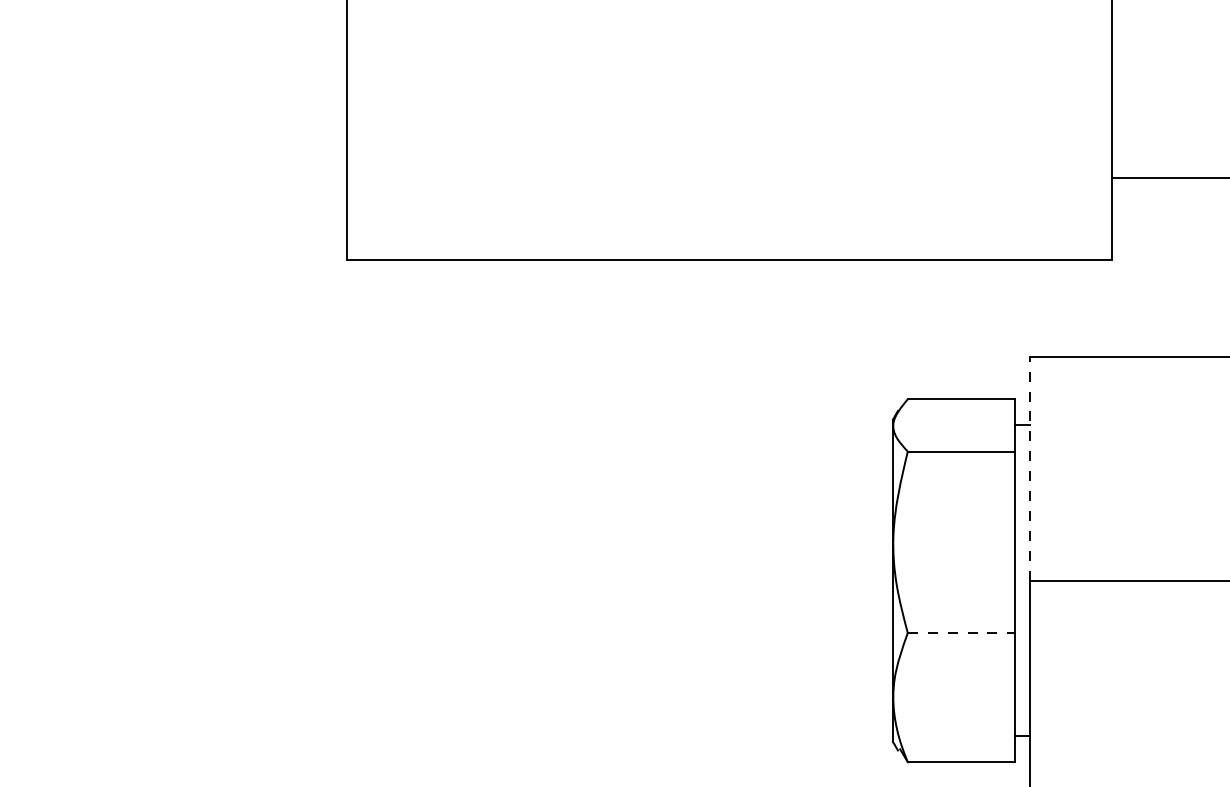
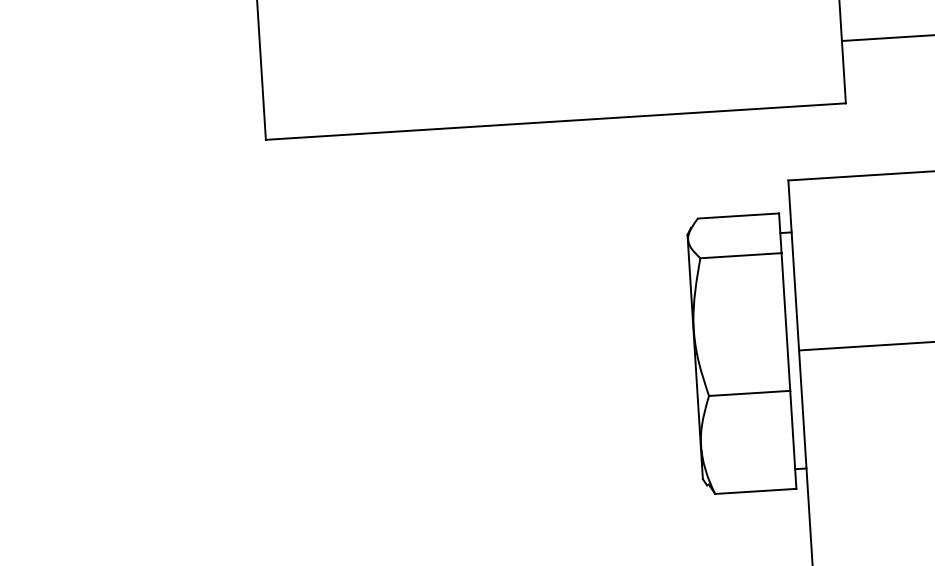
line: (1029, 468) -> (793, 265), dashed -> solid
line: (961, 633) -> (749, 393), dashed -> solid

